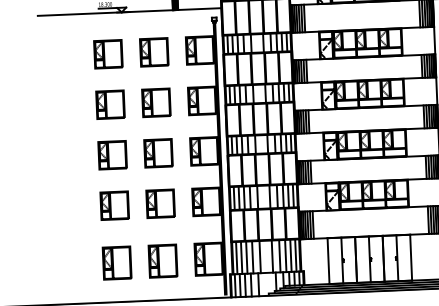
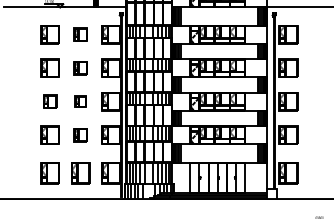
part: (154, 52) -> (80, 34), size x0.7
part: (156, 101) -> (80, 67), size x0.7
part: (158, 152) -> (80, 101), size x0.6
part: (111, 154) -> (49, 101), size x0.7
part: (160, 202) -> (80, 134), size x0.7

